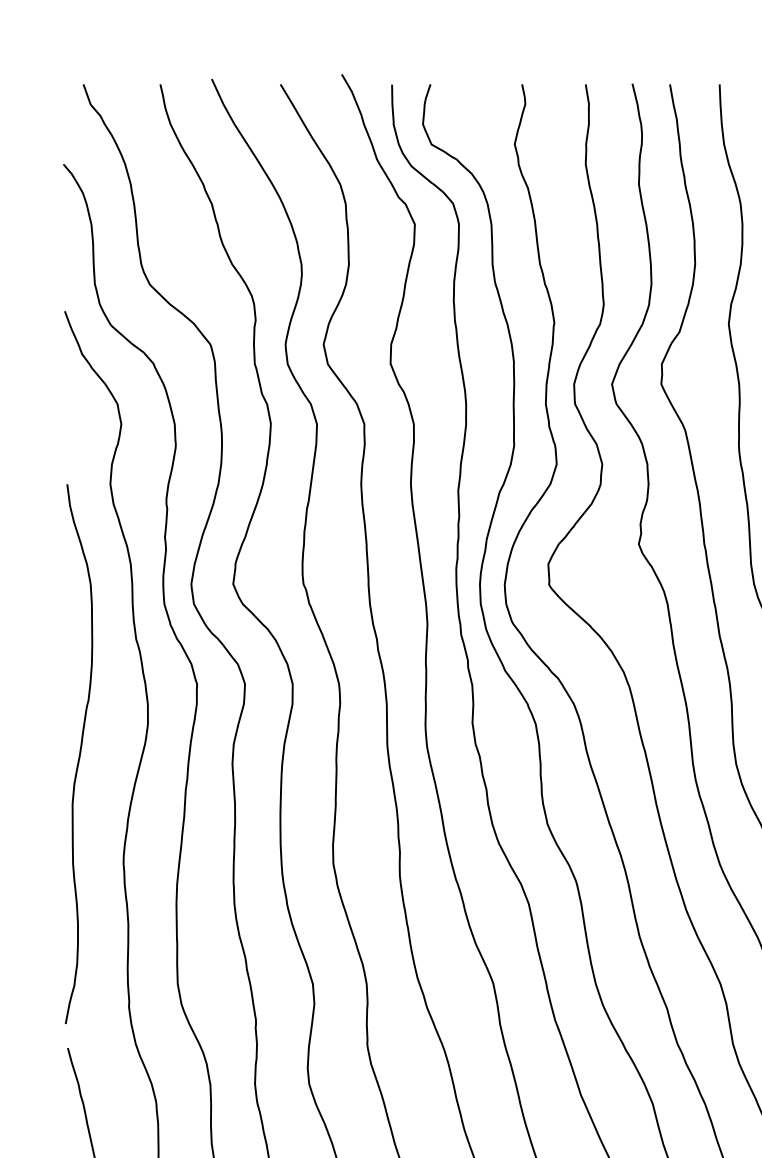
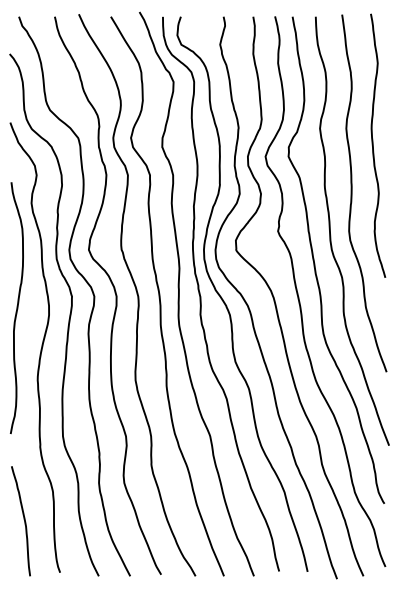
curve: (78, 754) -> (16, 308), moved

